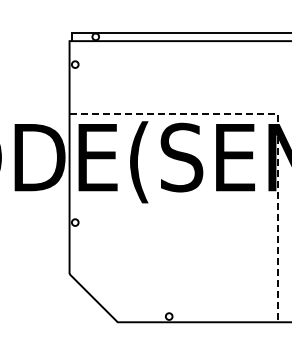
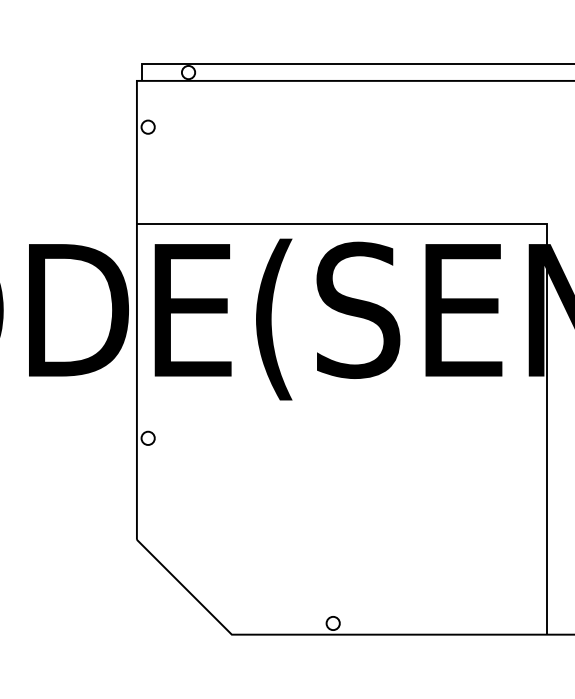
line: (277, 113) -> (546, 223), dashed -> solid

